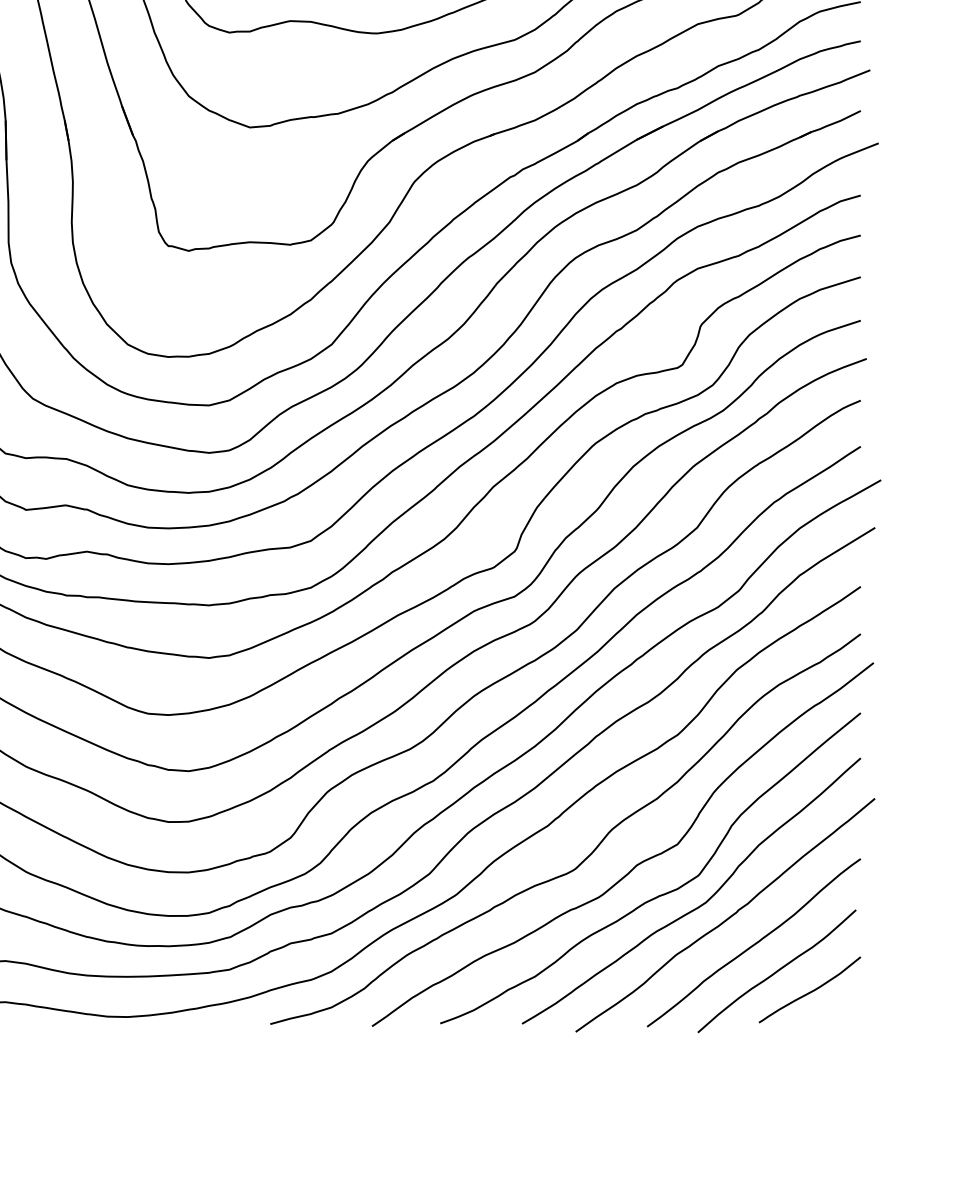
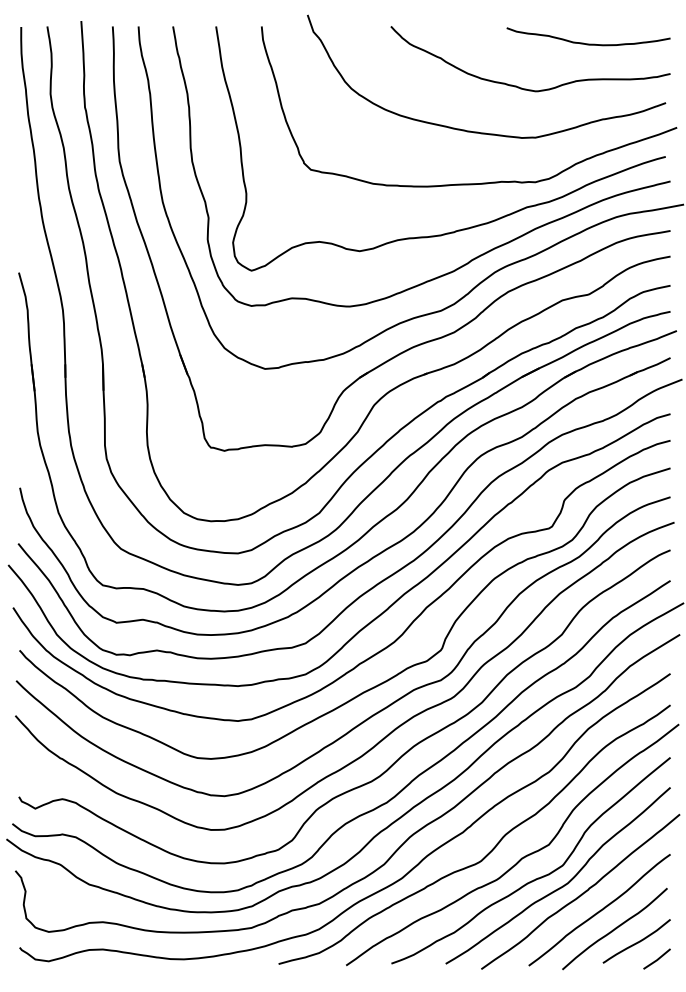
line: (841, 1015) -> (657, 958), added

